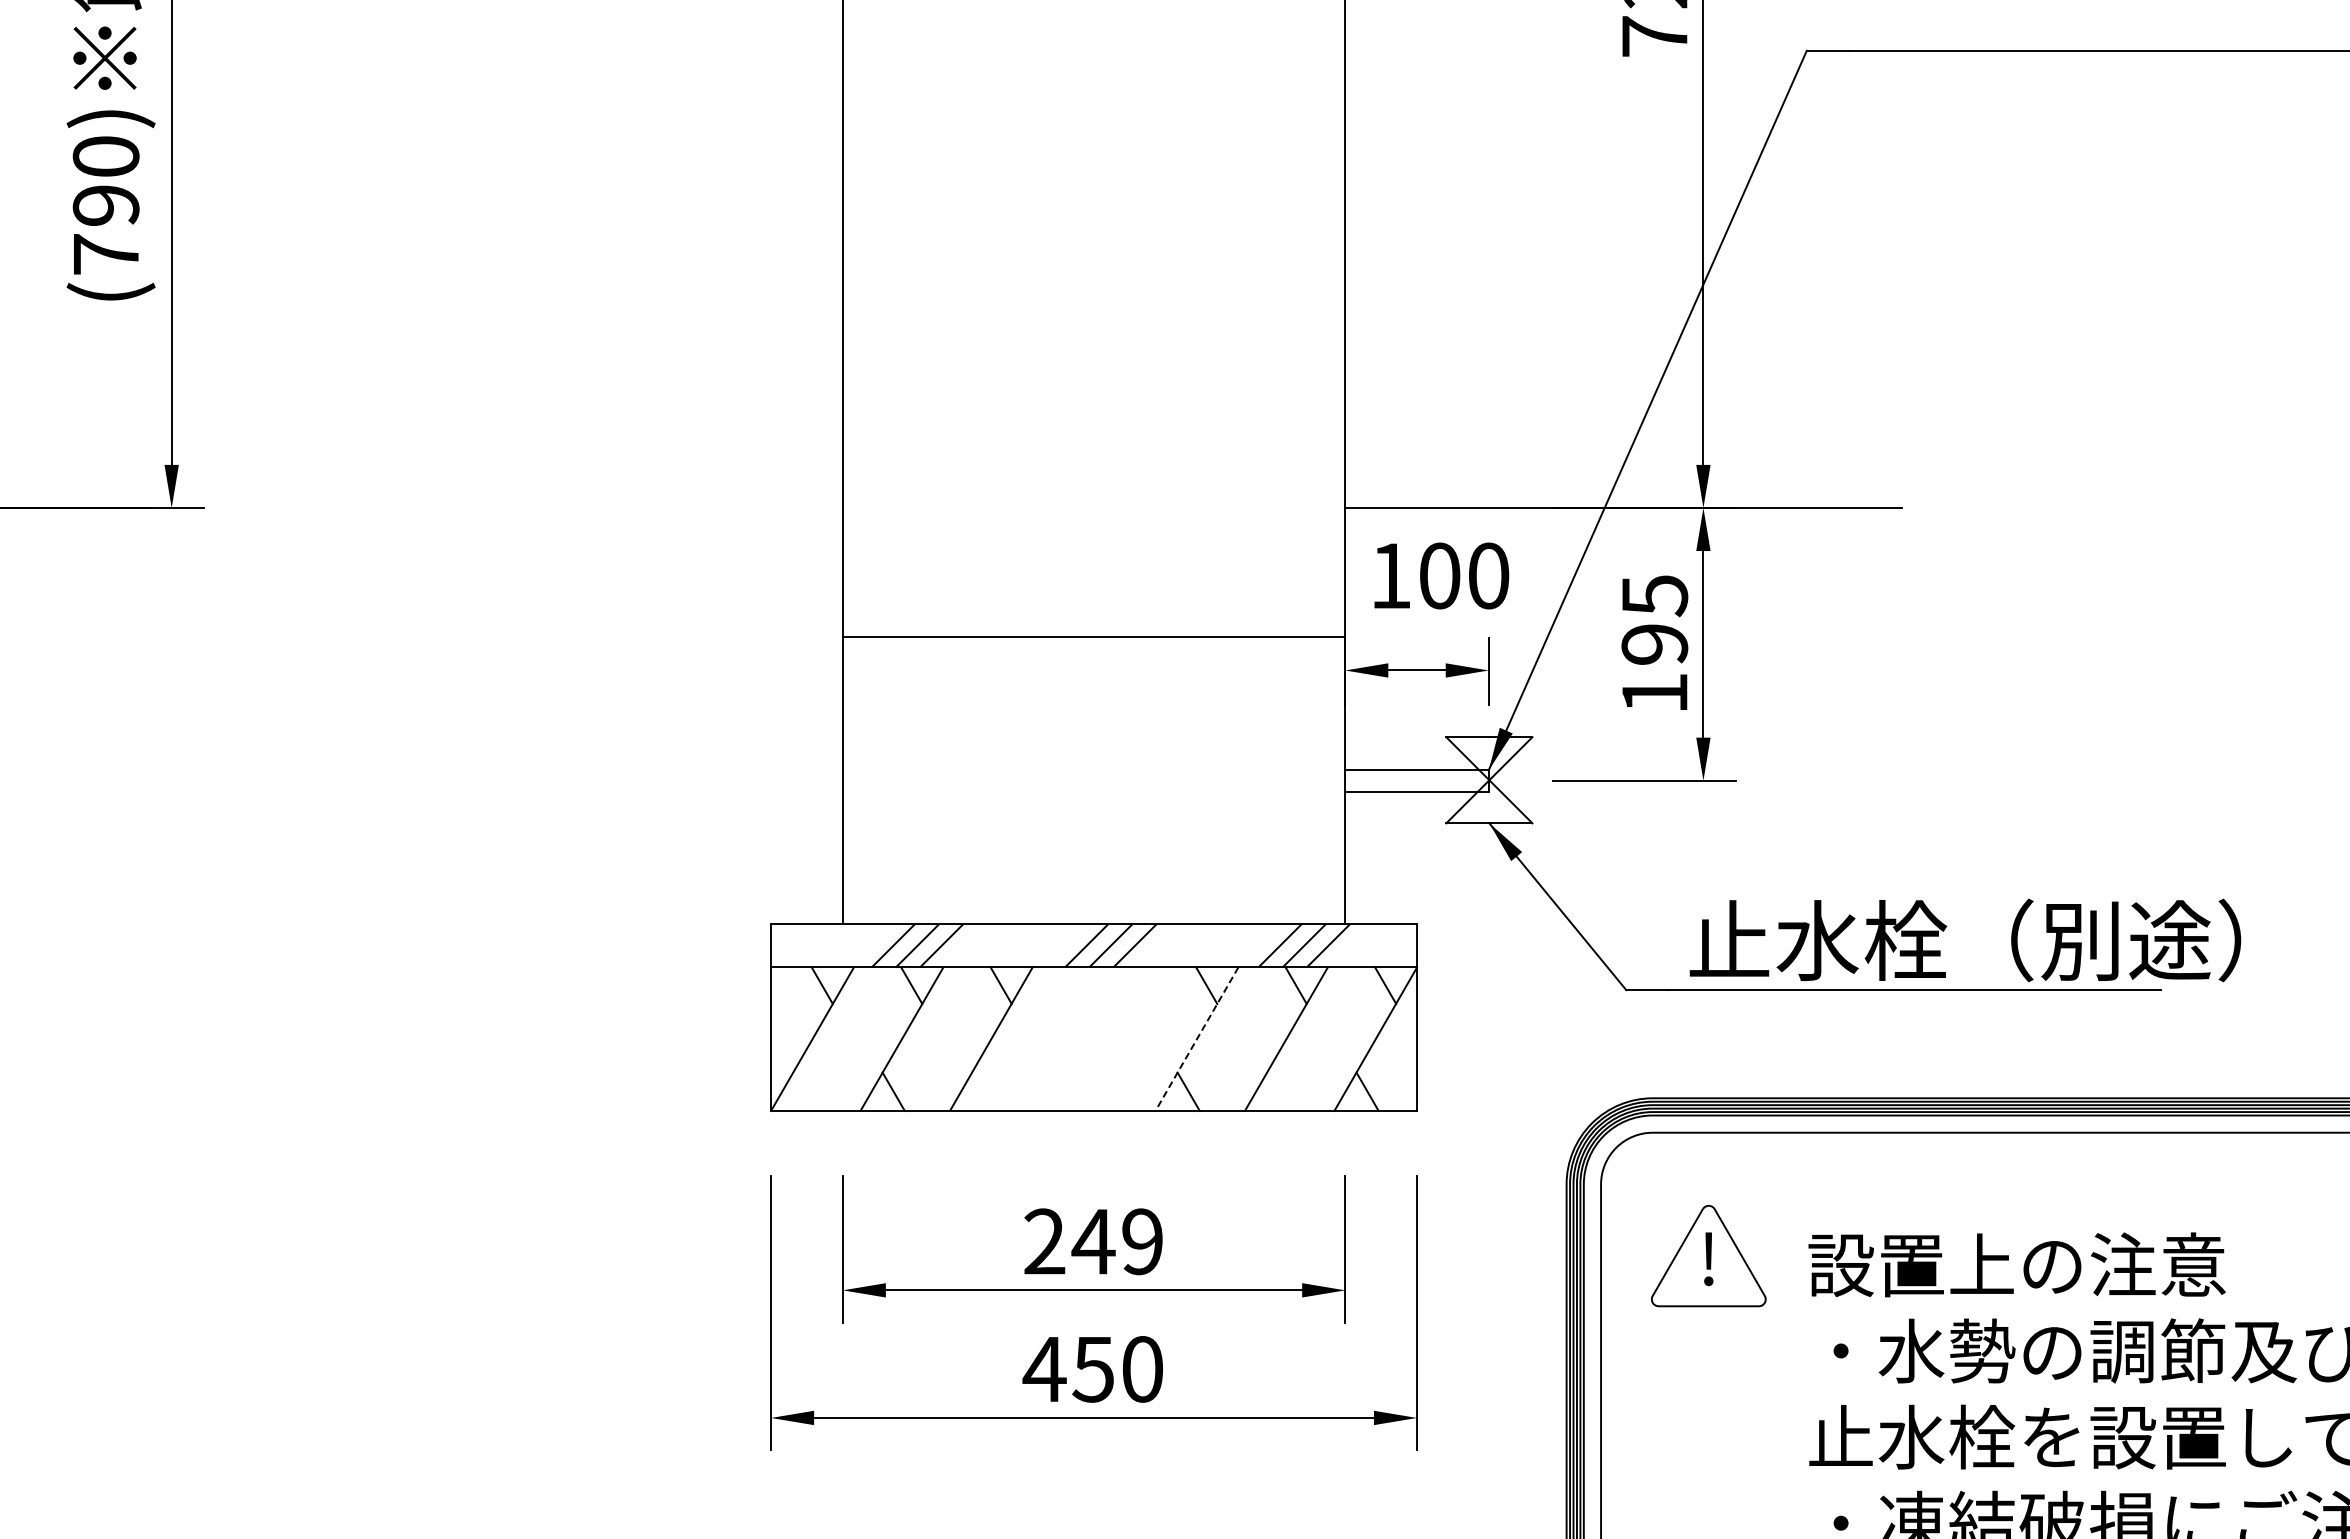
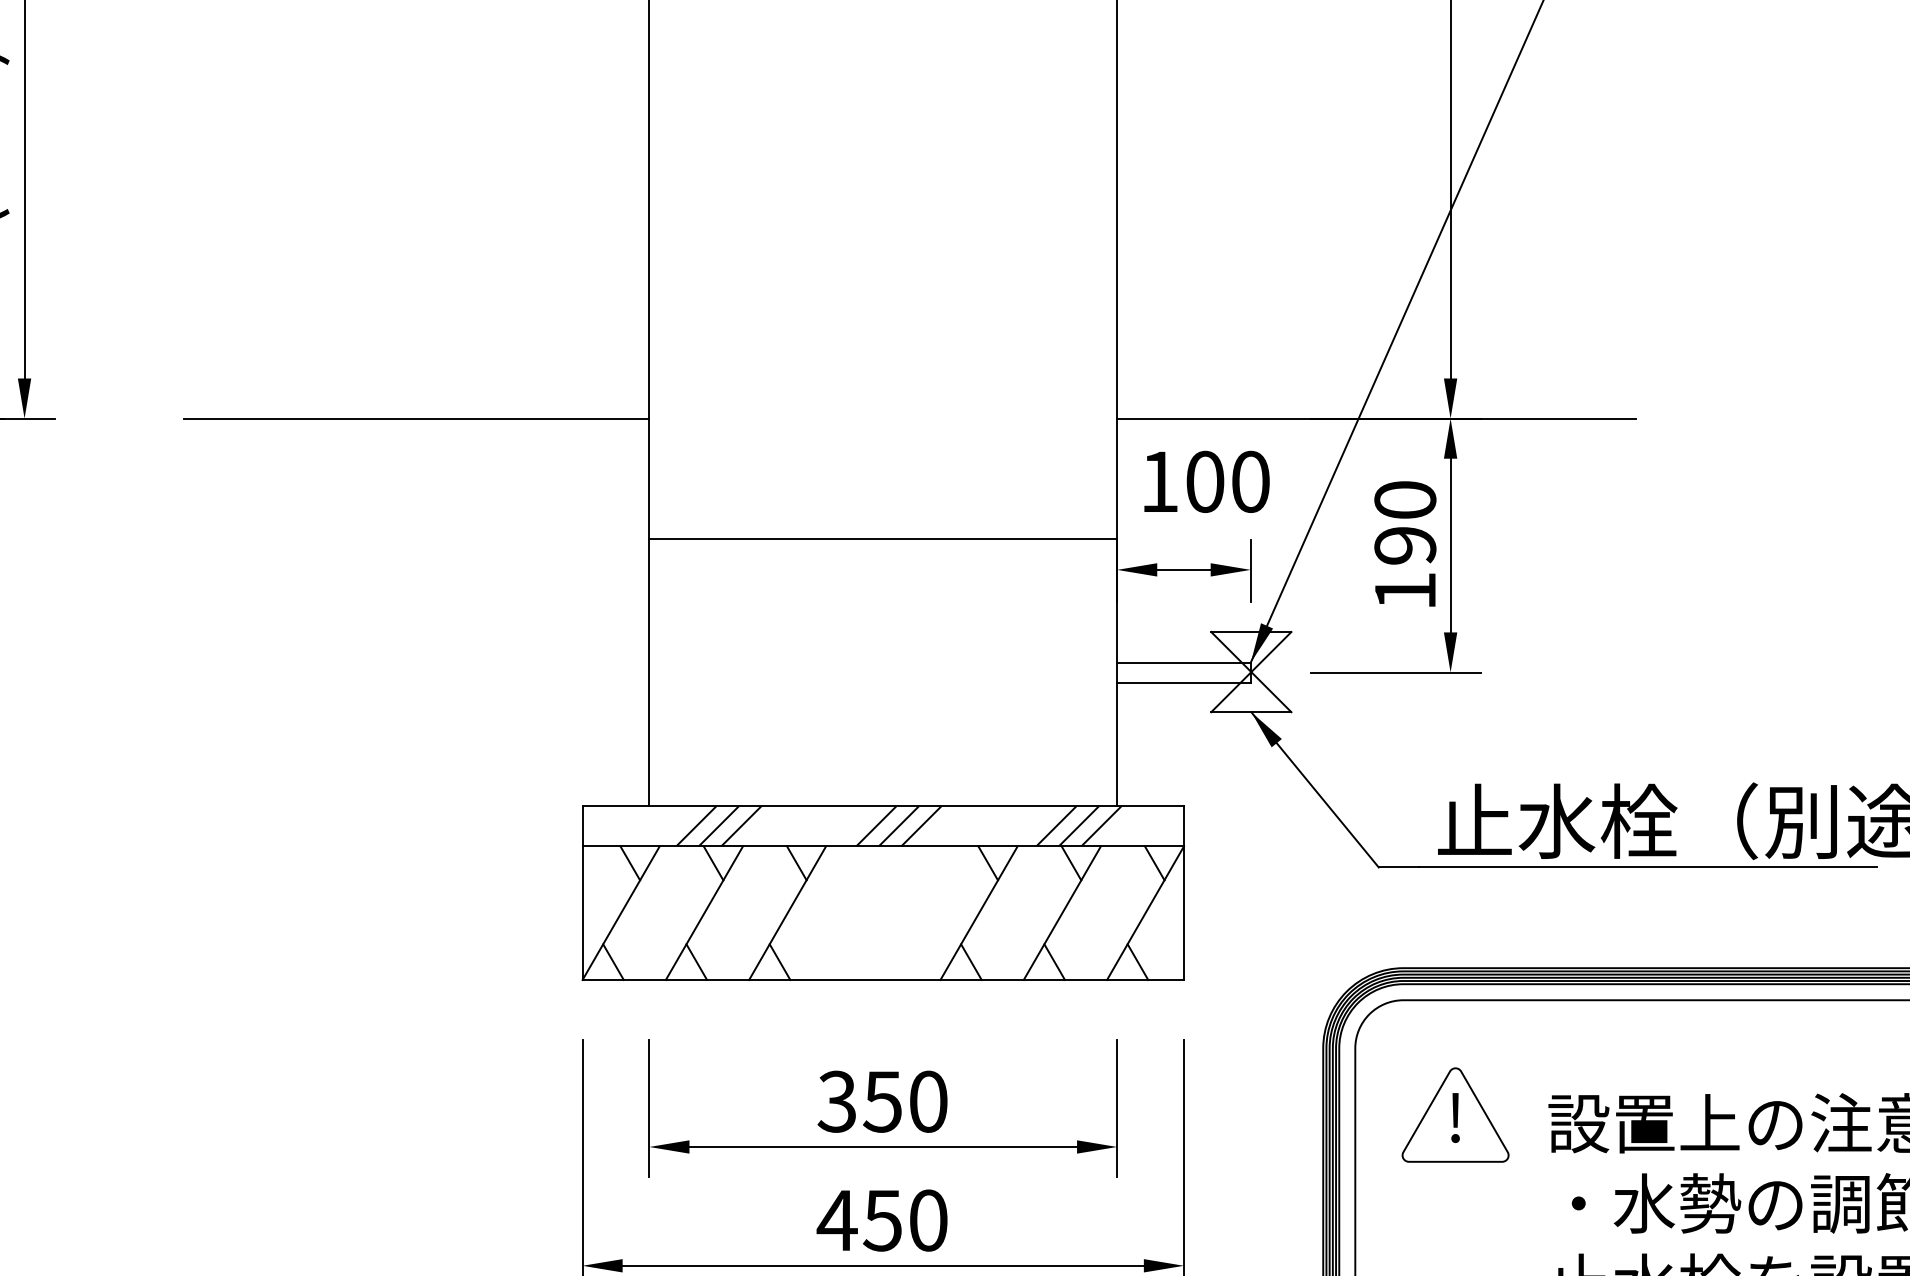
line: (592, 508) -> (416, 419), added
text: (1654, 596) -> (1405, 501), 195 -> 190
line: (1196, 1039) -> (978, 913), dashed -> solid
line: (804, 1091) -> (613, 961), added
line: (983, 1091) -> (780, 961), added
line: (1278, 1091) -> (1054, 961), added
text: (1092, 1241) -> (881, 1101), 249 -> 350

